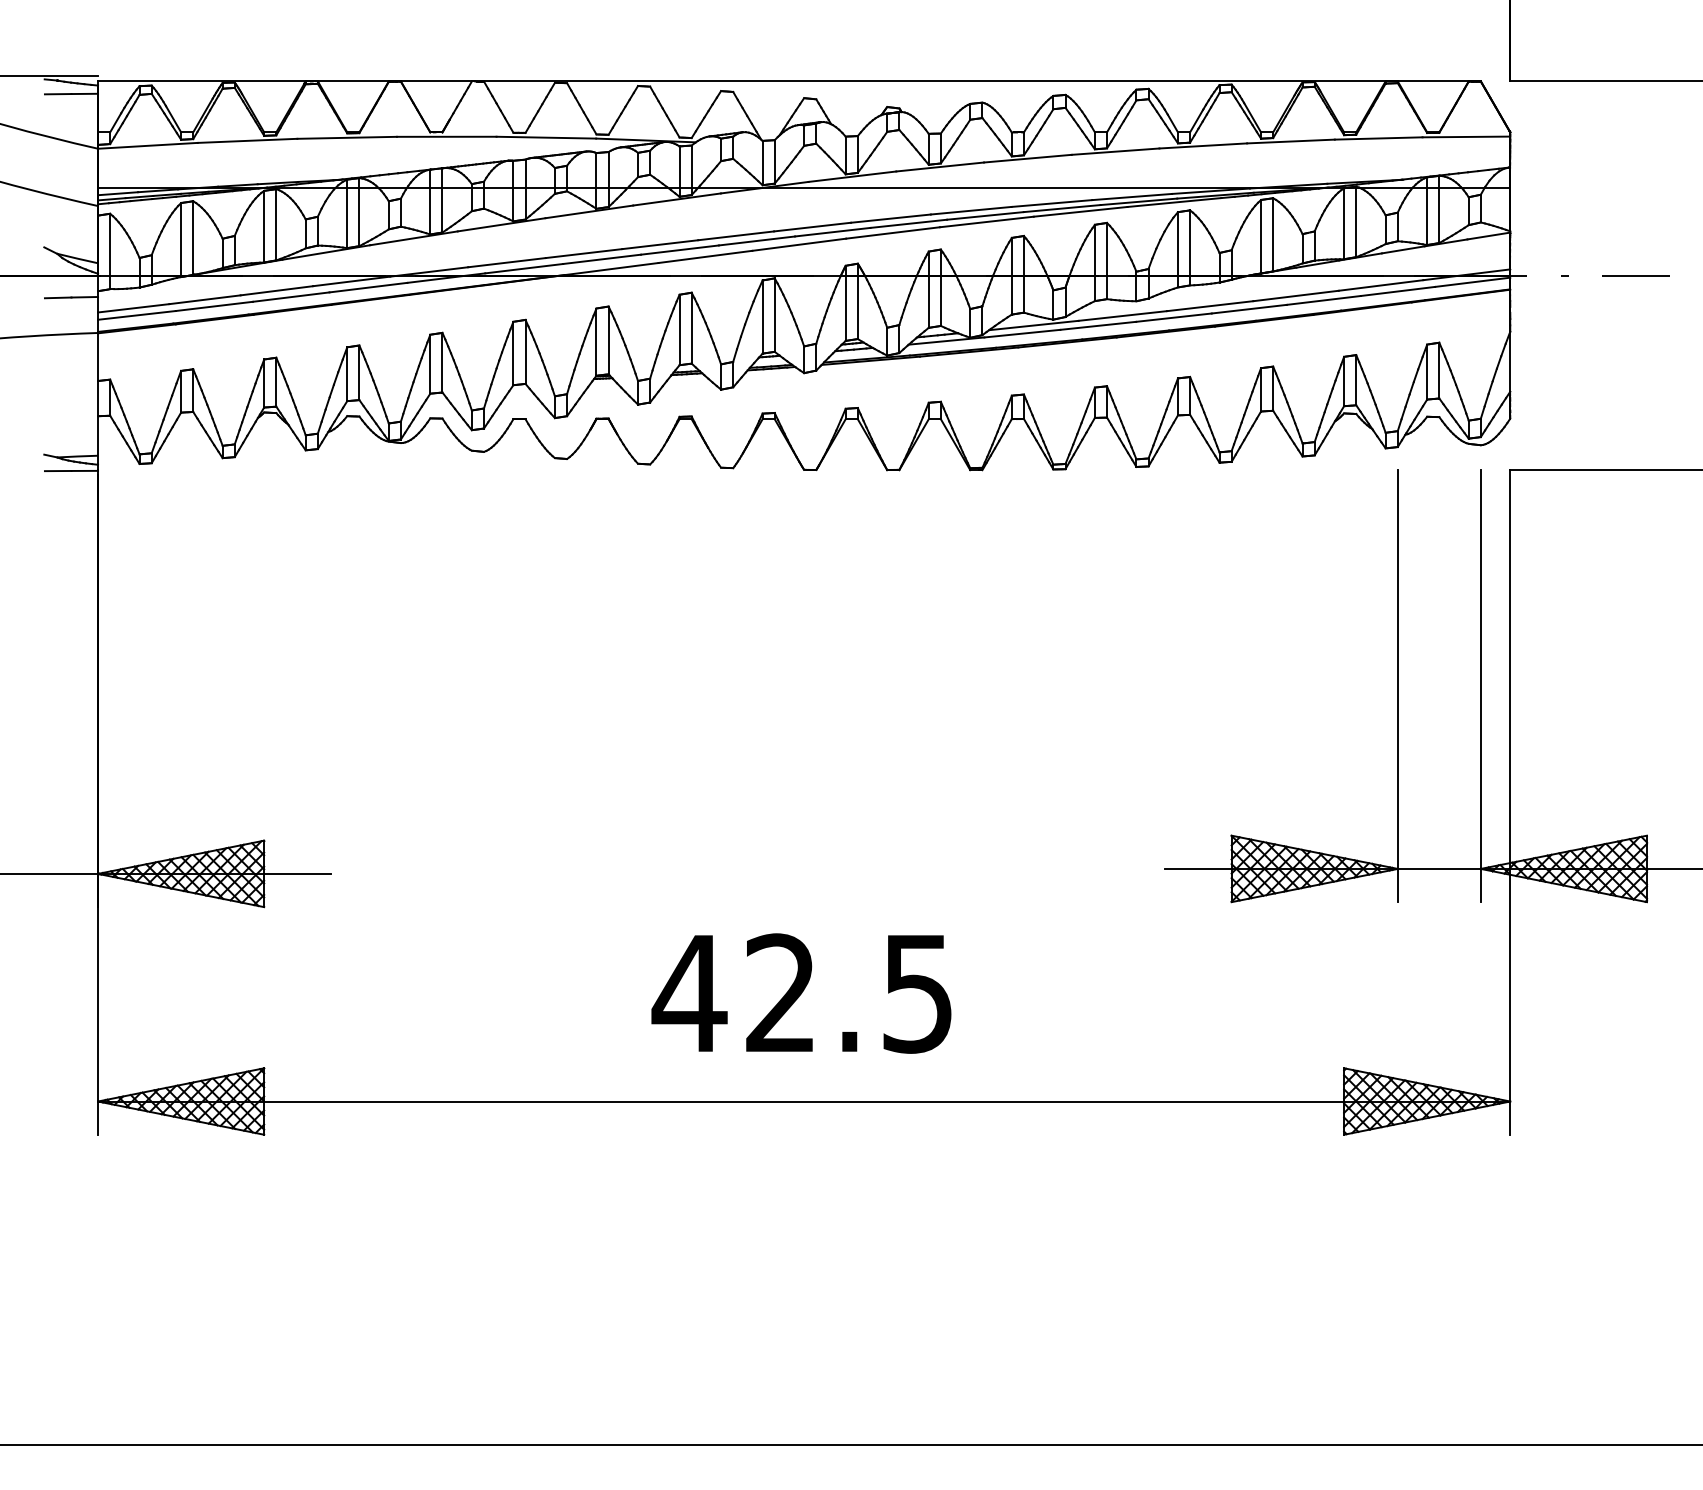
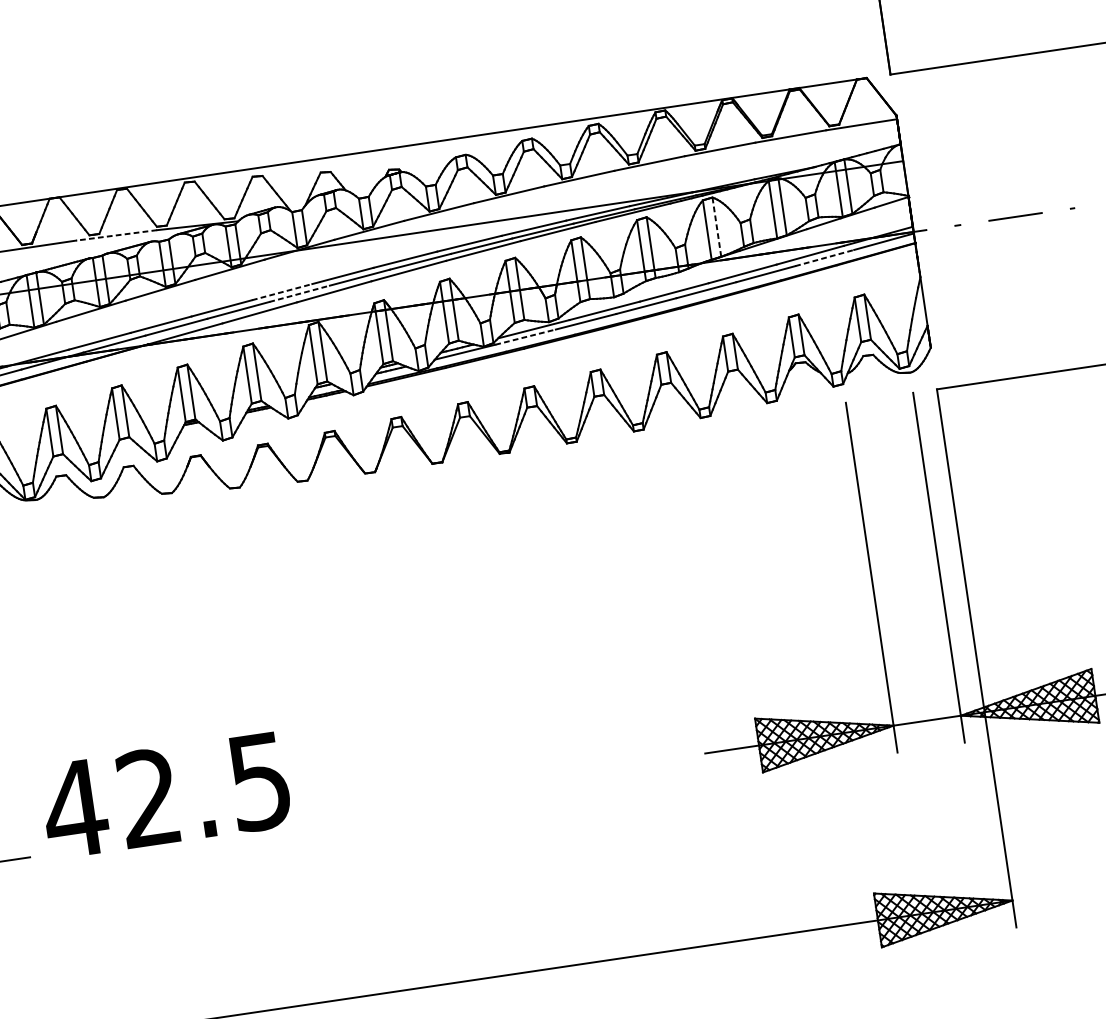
line: (546, 137) -> (116, 235), solid -> dashed
line: (1273, 234) -> (717, 226), solid -> dashed
line: (736, 235) -> (282, 291), solid -> dashed
line: (757, 240) -> (299, 293), solid -> dashed
line: (1398, 291) -> (825, 258), solid -> dashed
line: (1022, 333) -> (525, 337), solid -> dashed
text: (801, 993) -> (165, 795), moved

